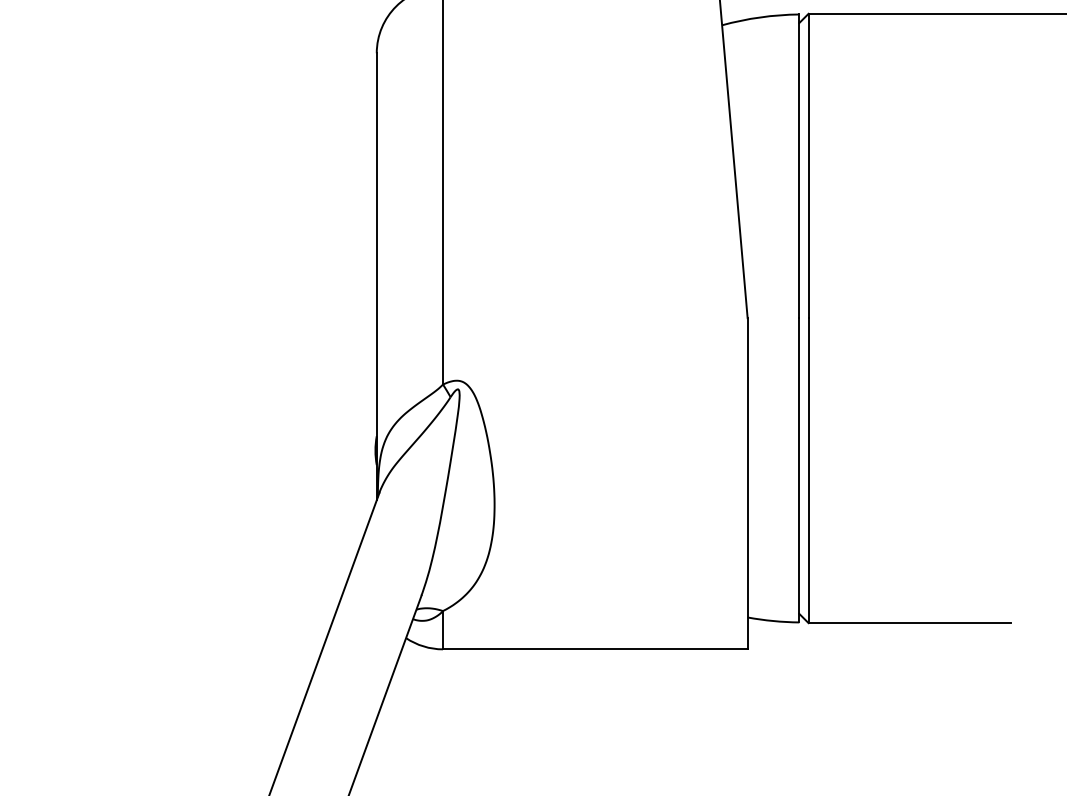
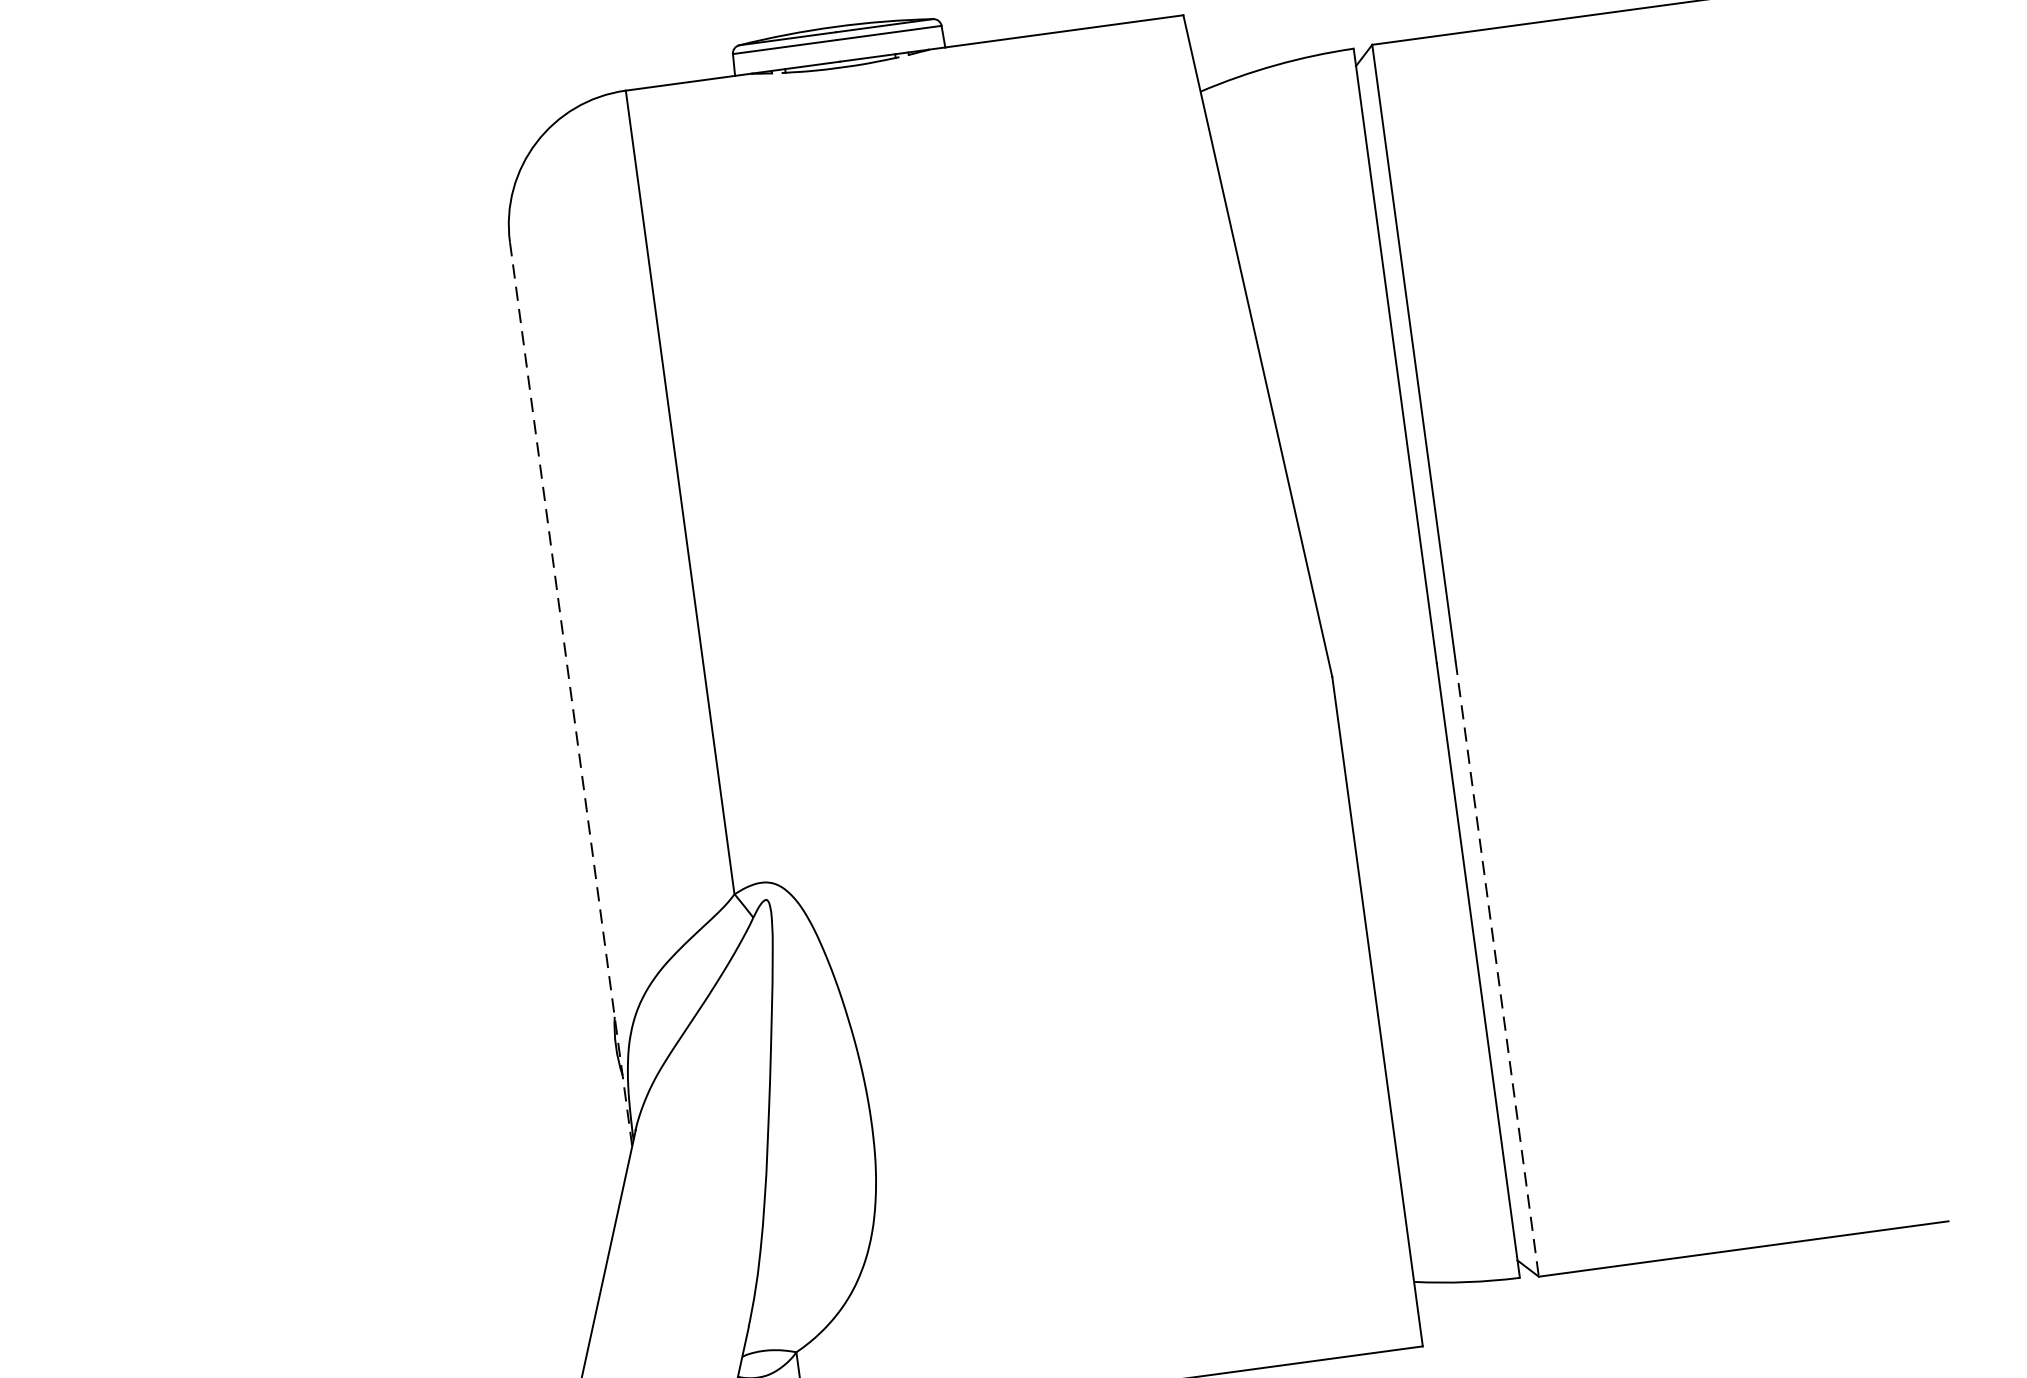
line: (376, 276) -> (570, 694), solid -> dashed
line: (808, 471) -> (1497, 970), solid -> dashed

